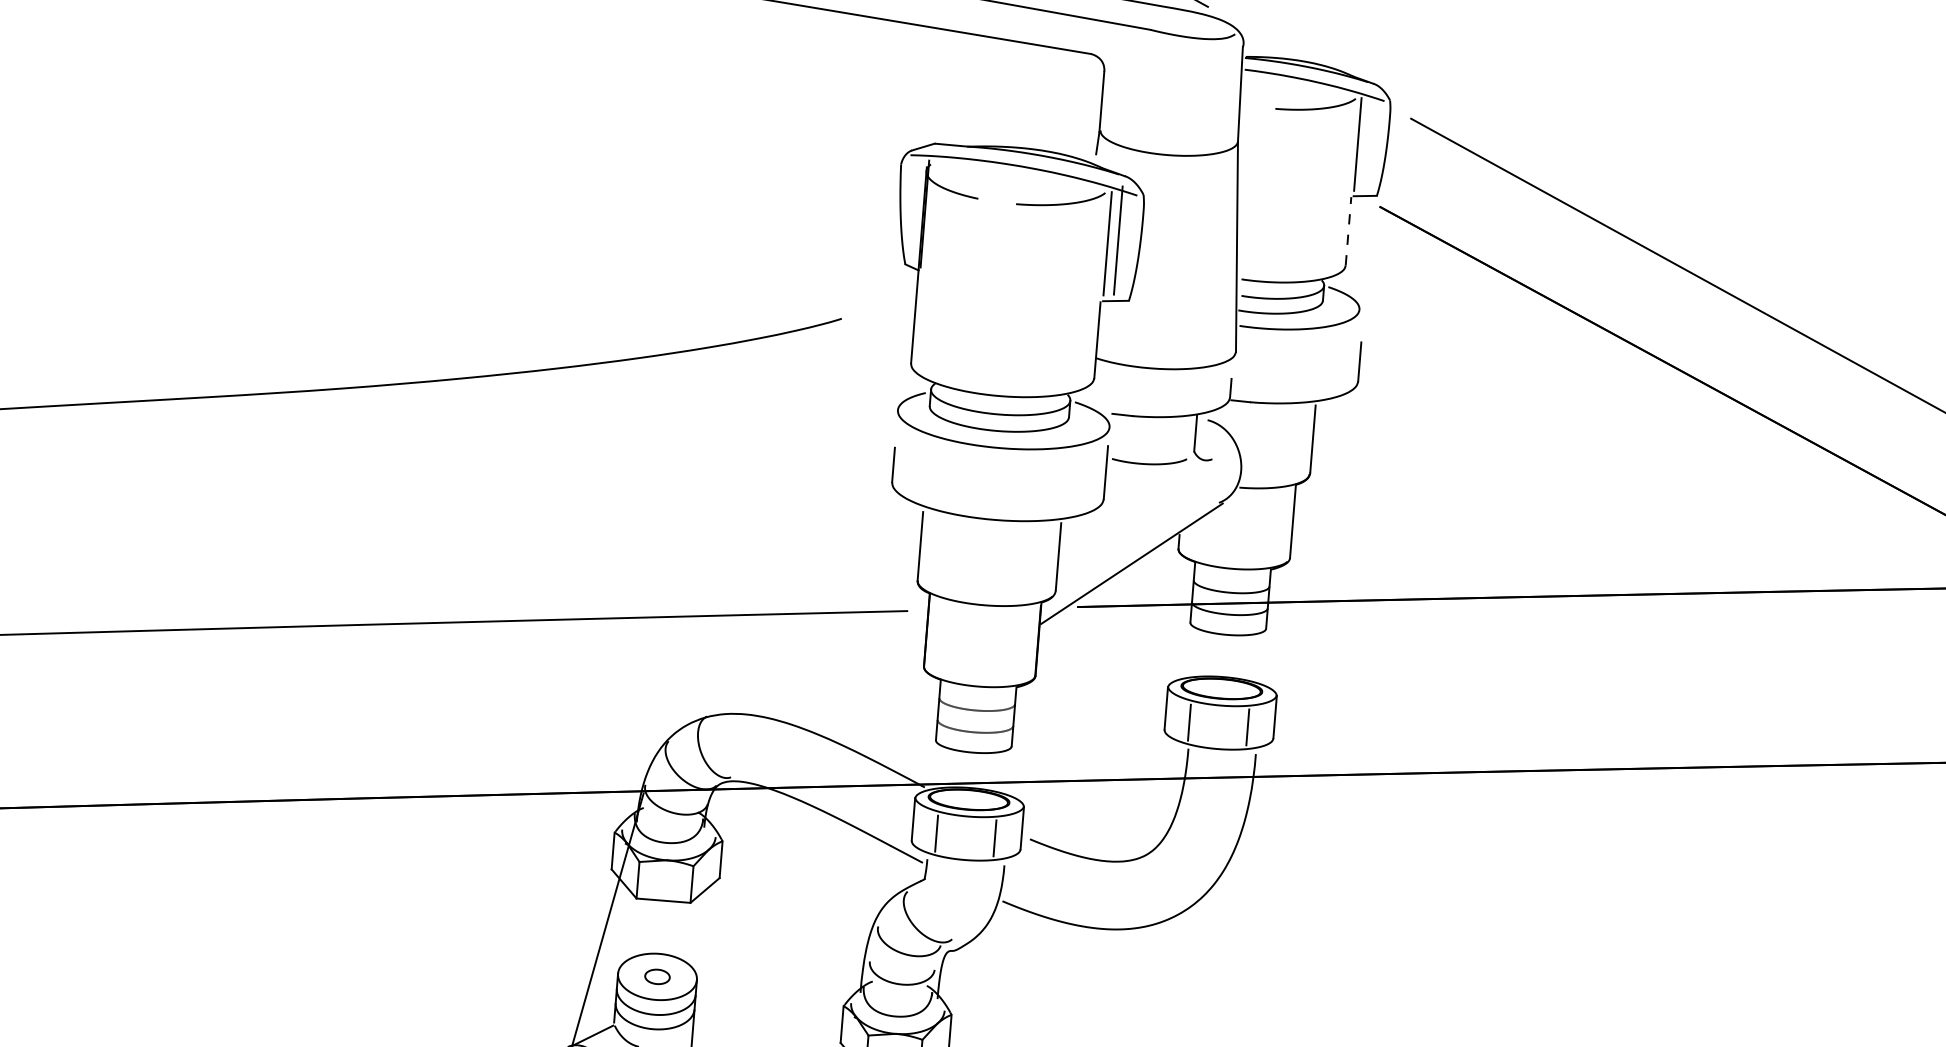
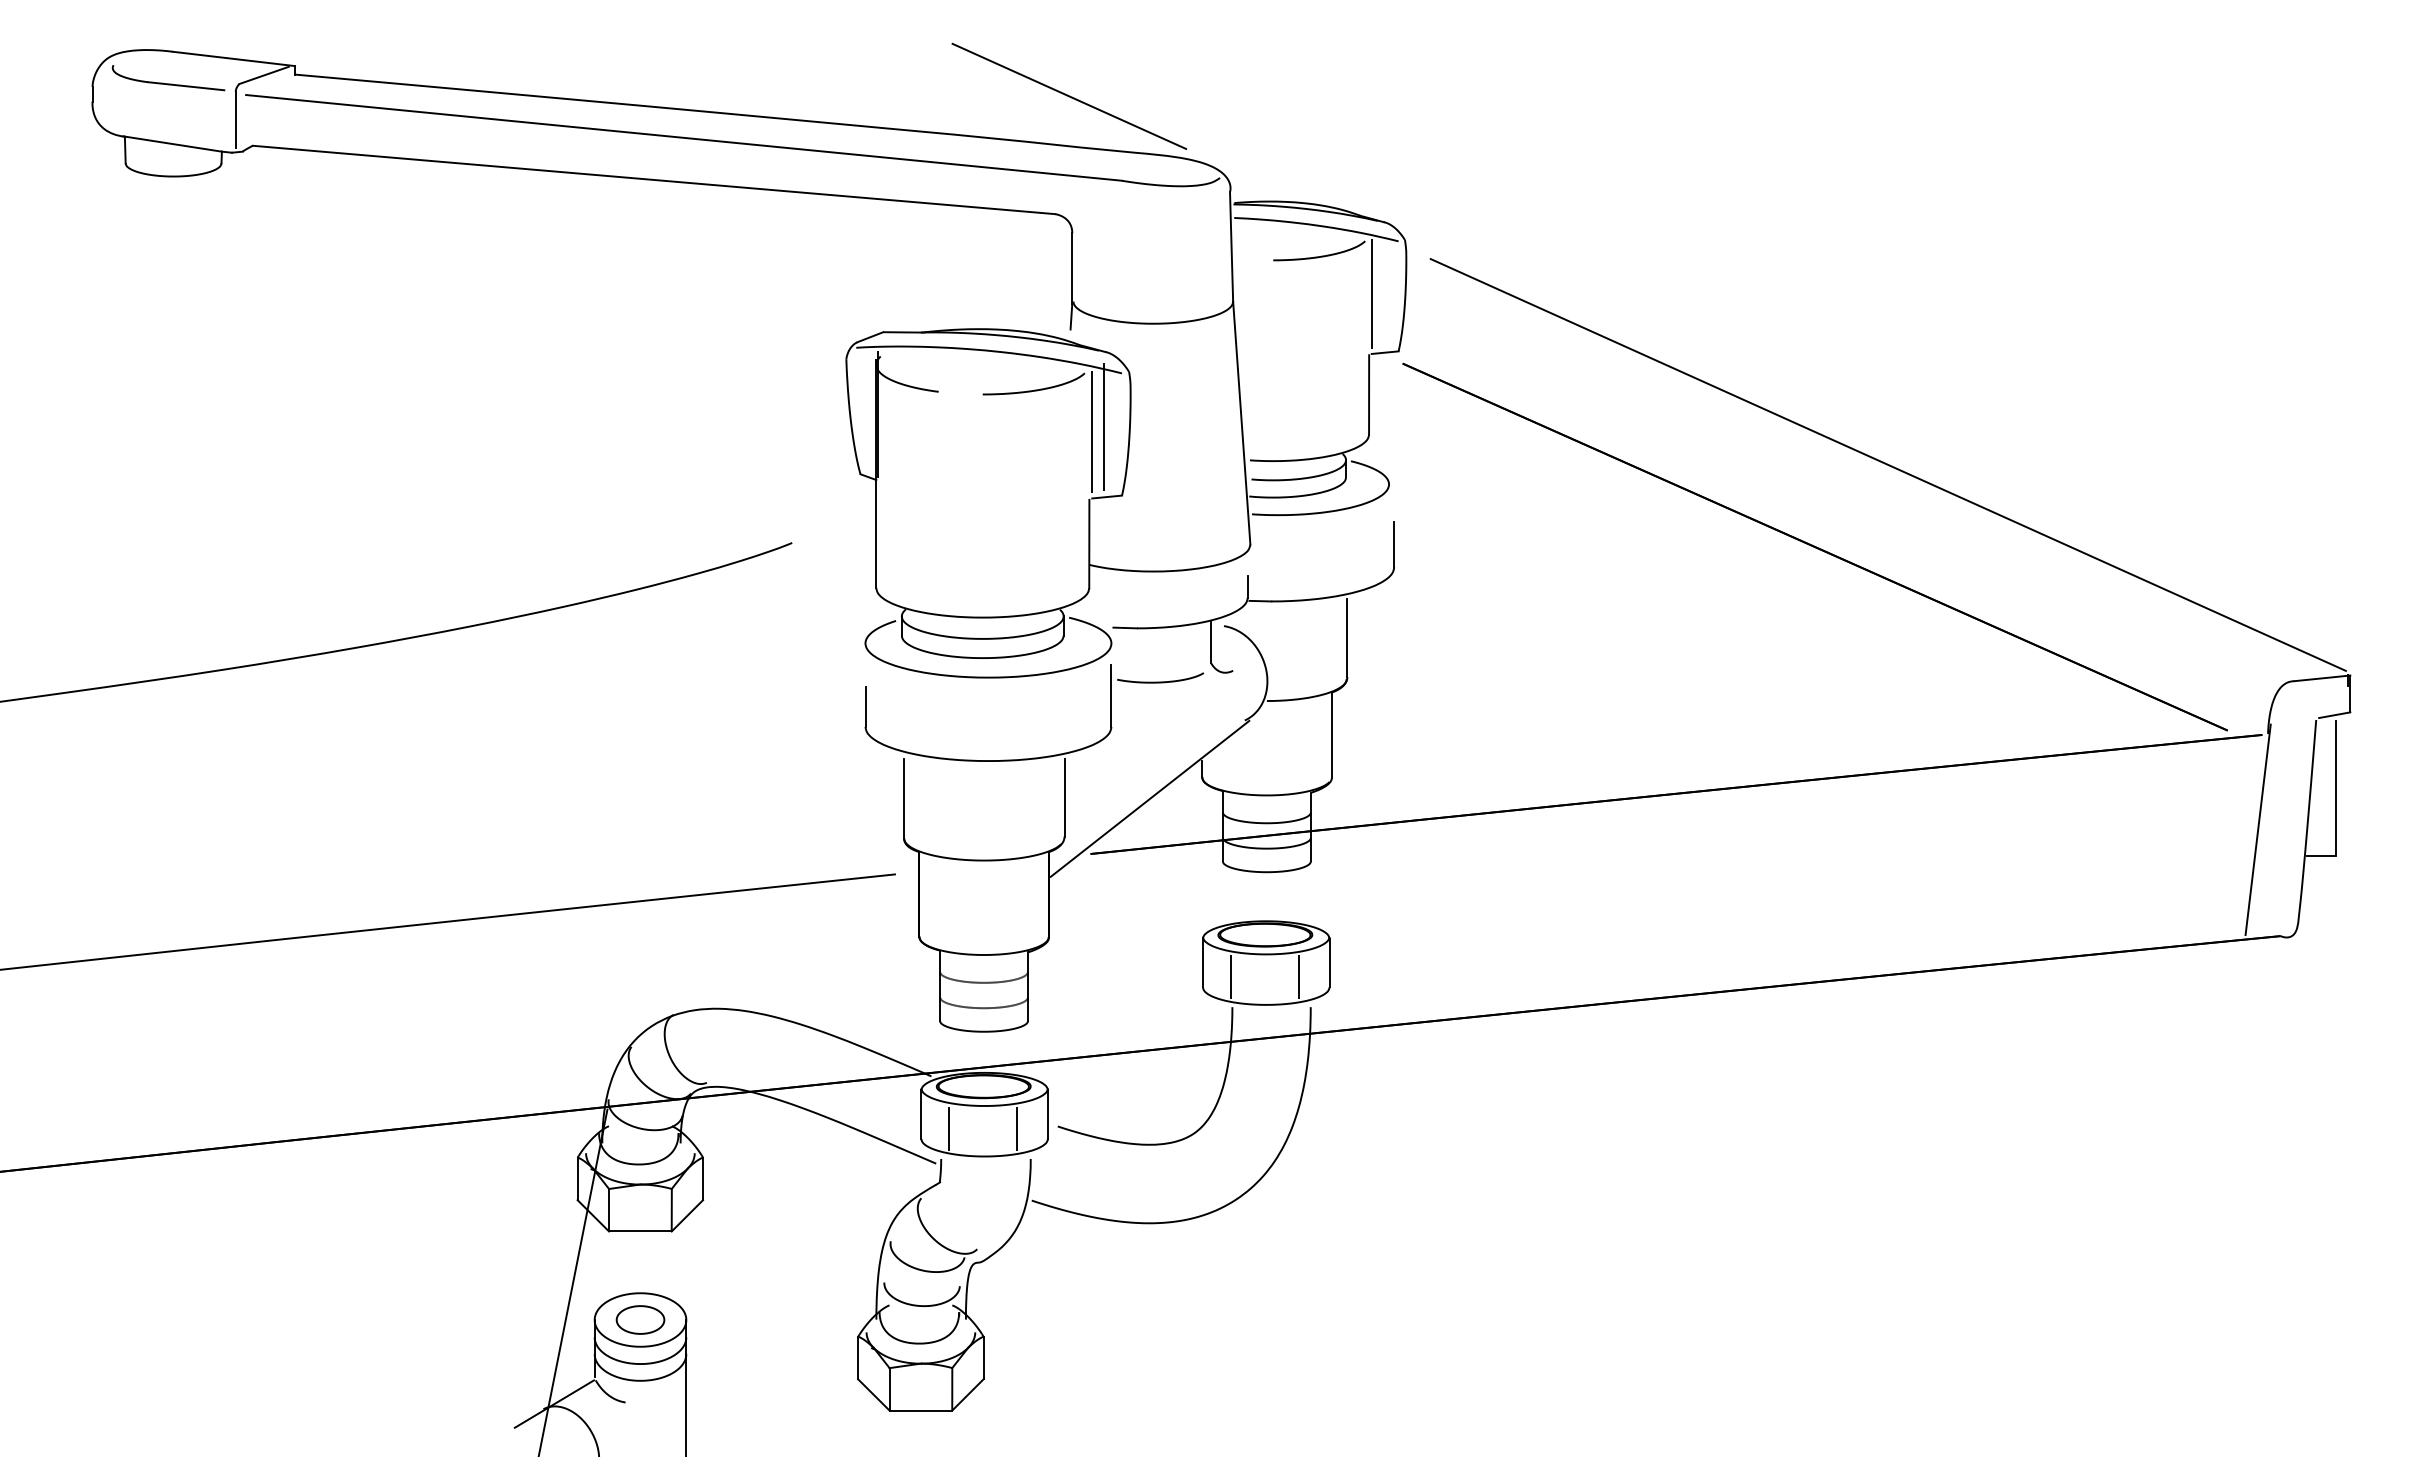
line: (1348, 230) -> (1369, 394), dashed -> solid
part: (657, 976) -> (640, 1319), size x1.67

